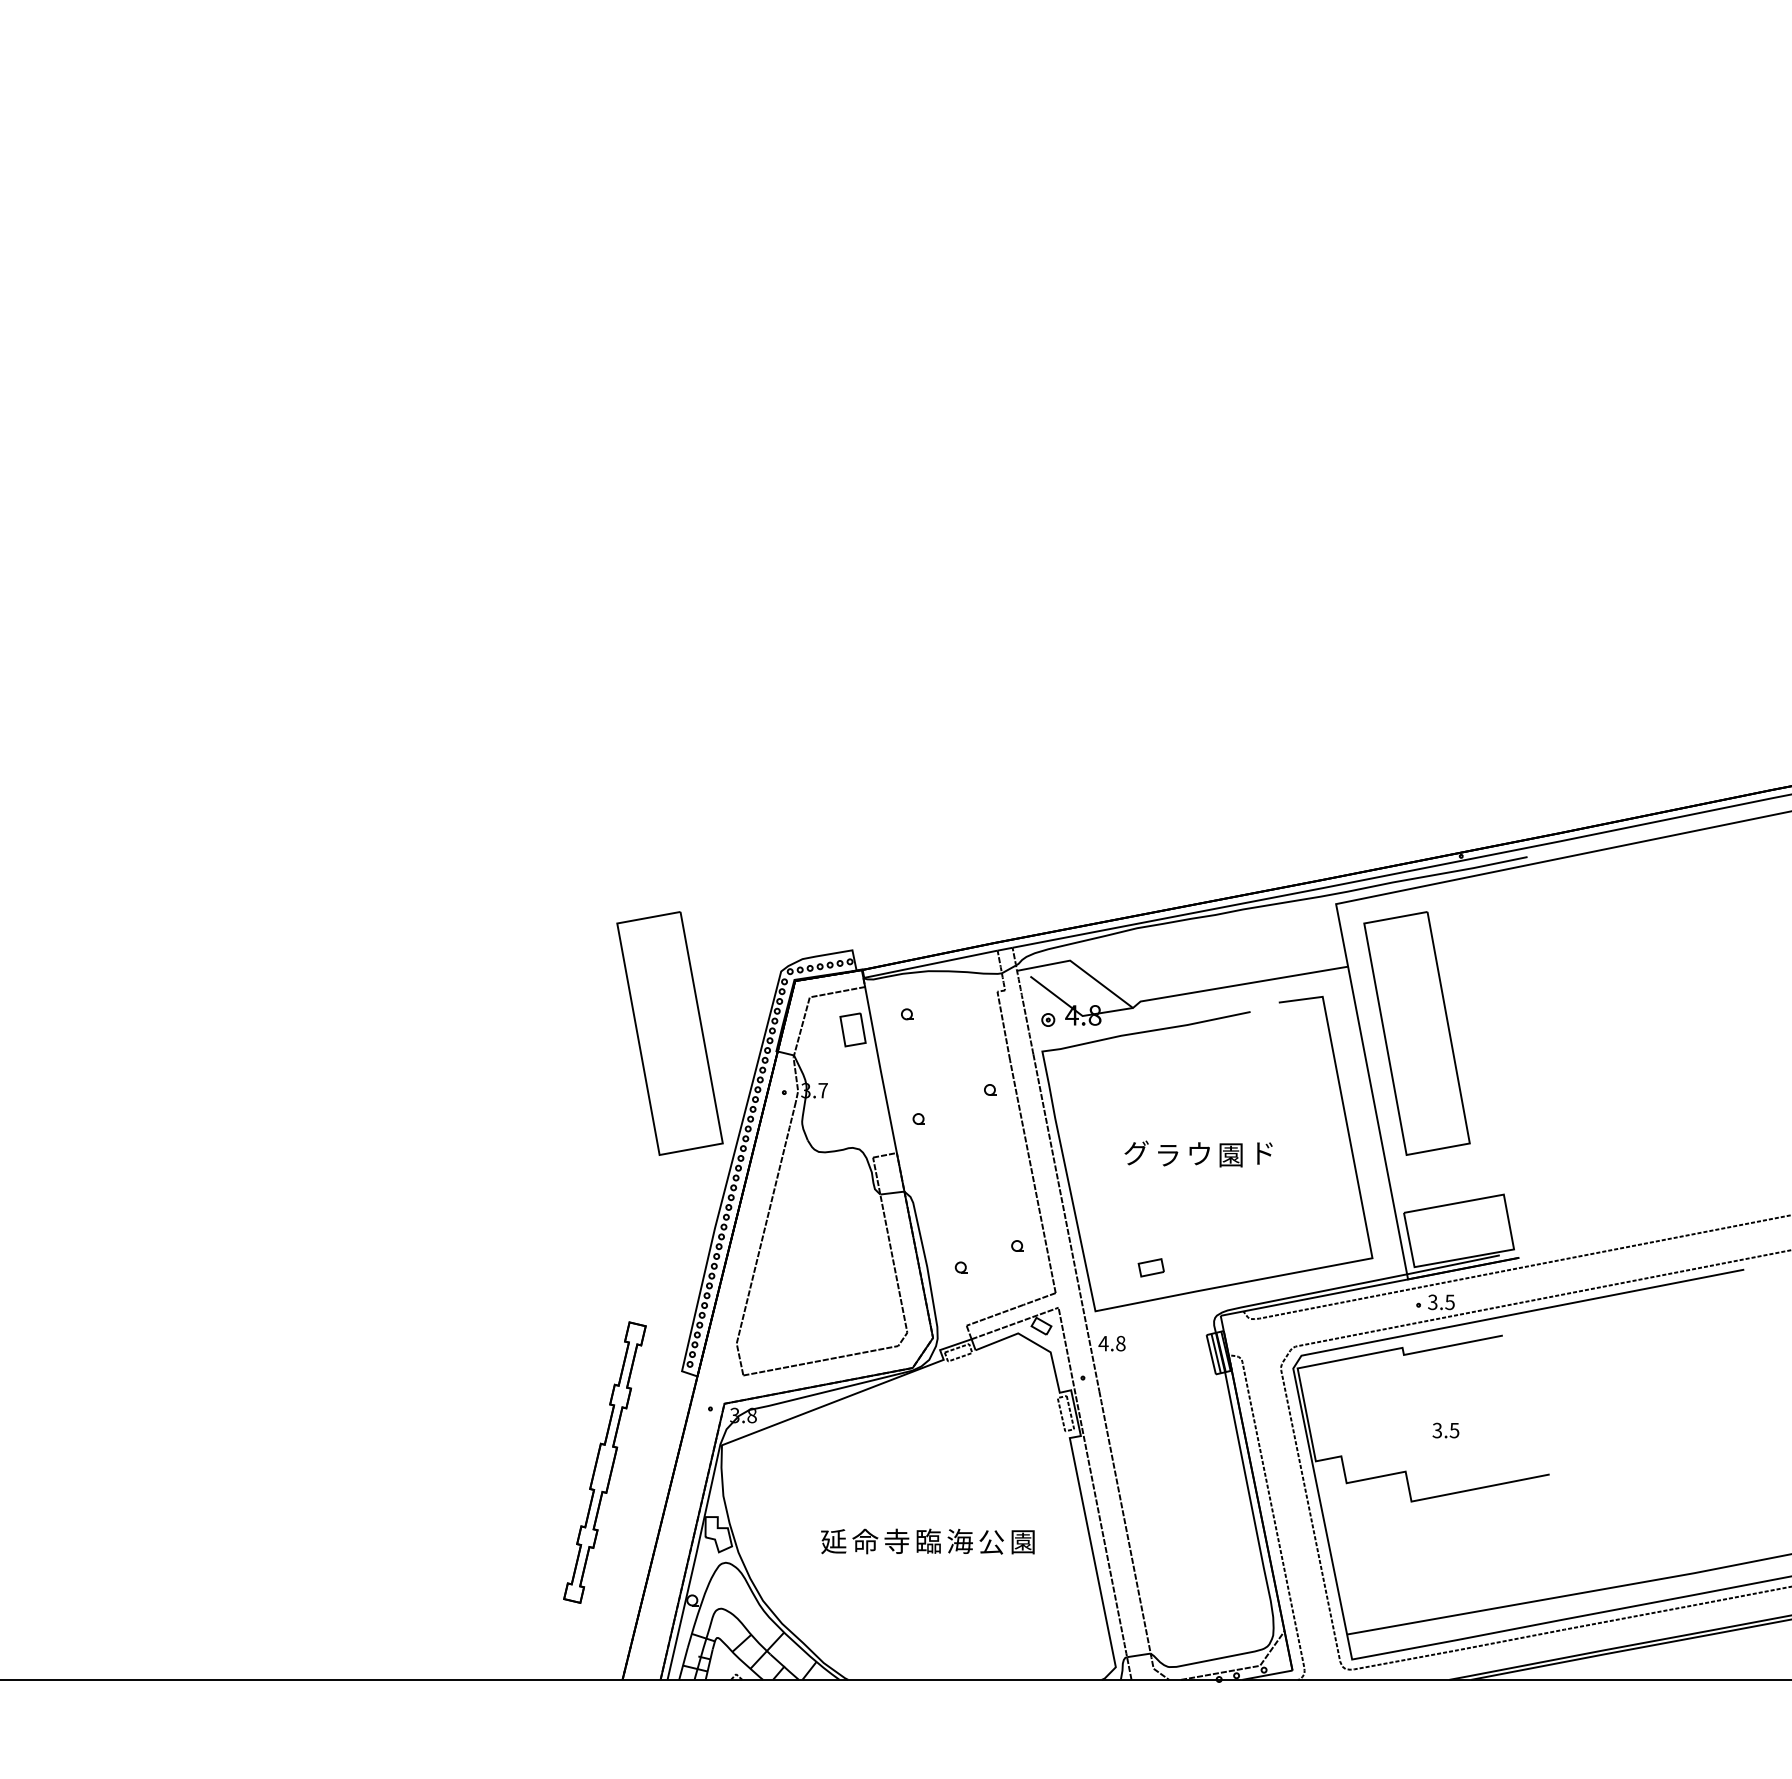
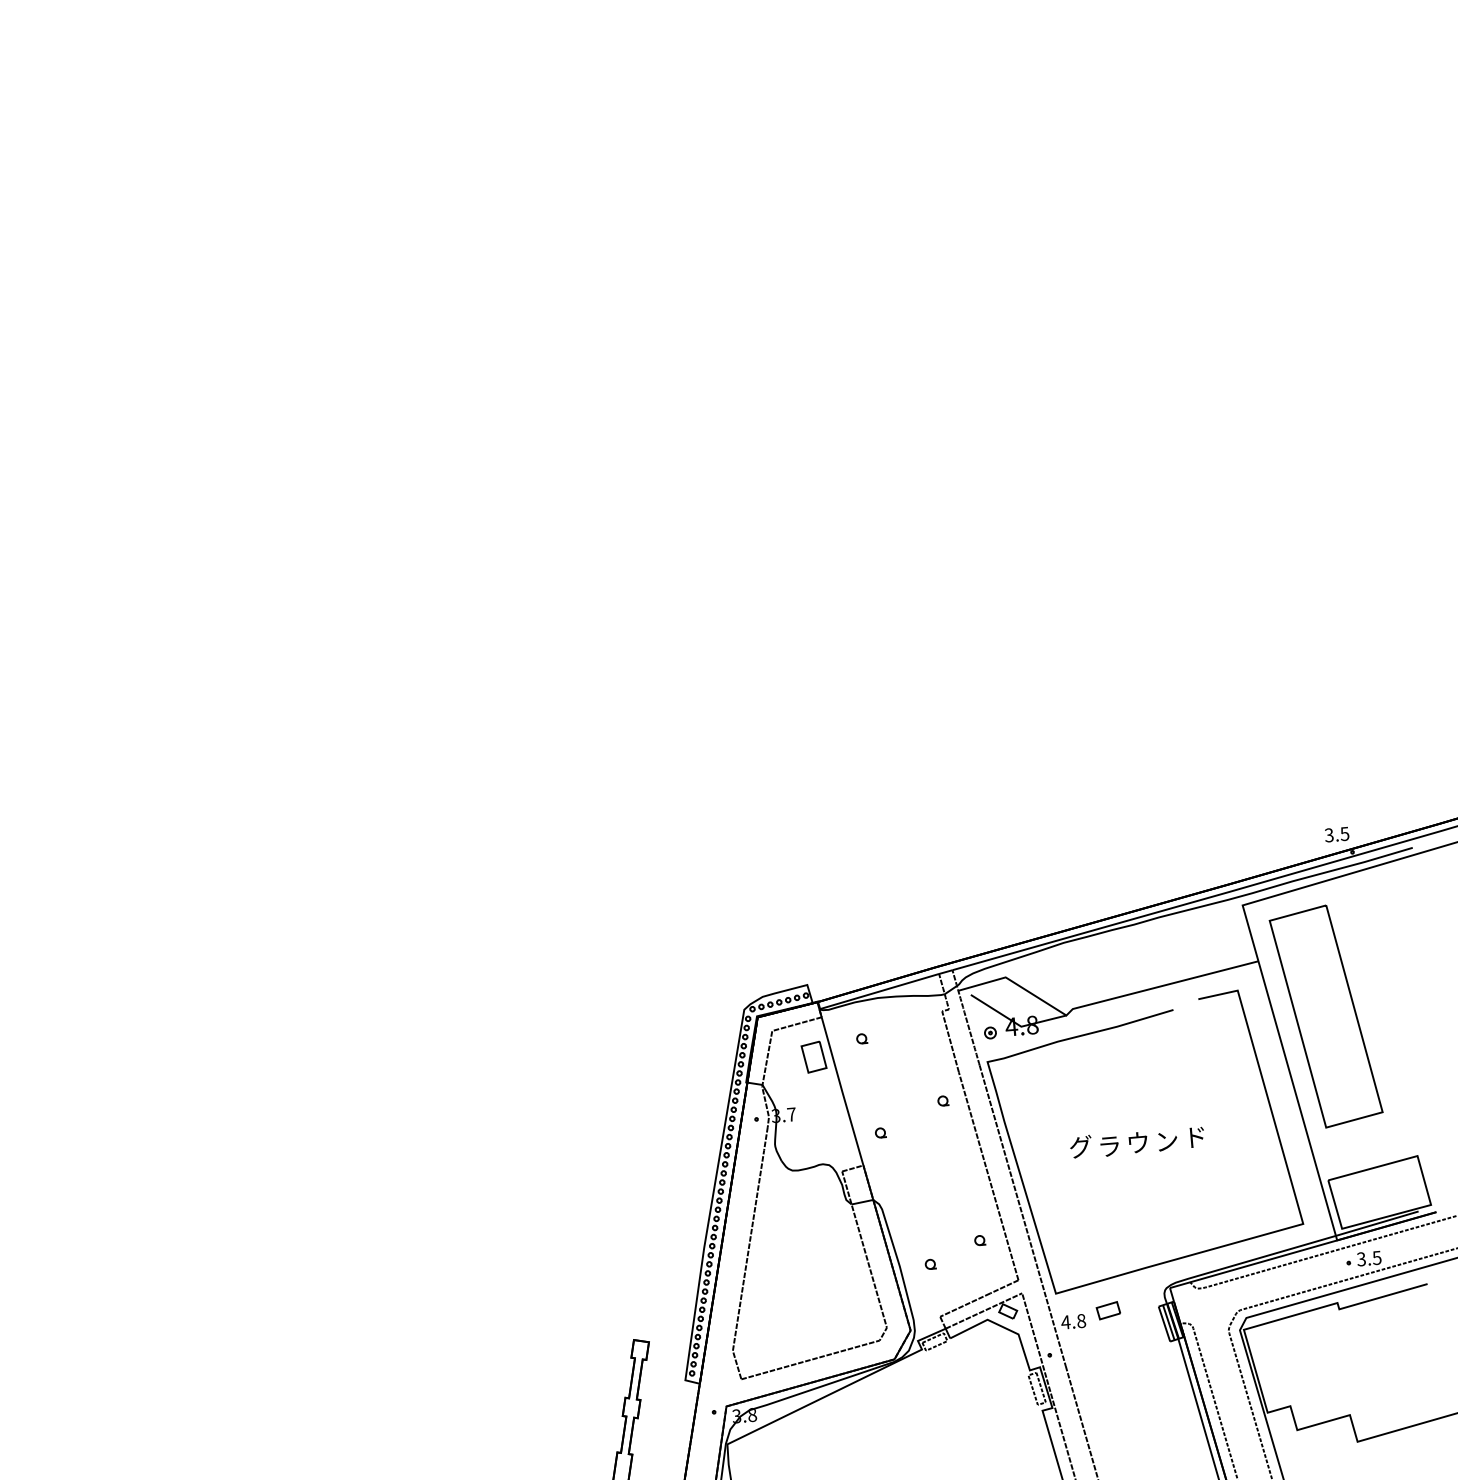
part: (669, 1033) -> (647, 1074), removed
text: (1230, 1155) -> (1166, 1141), 園 -> ン
part: (1150, 1267) -> (1107, 1310), moved
text: (1445, 1430) -> (1336, 834), moved

